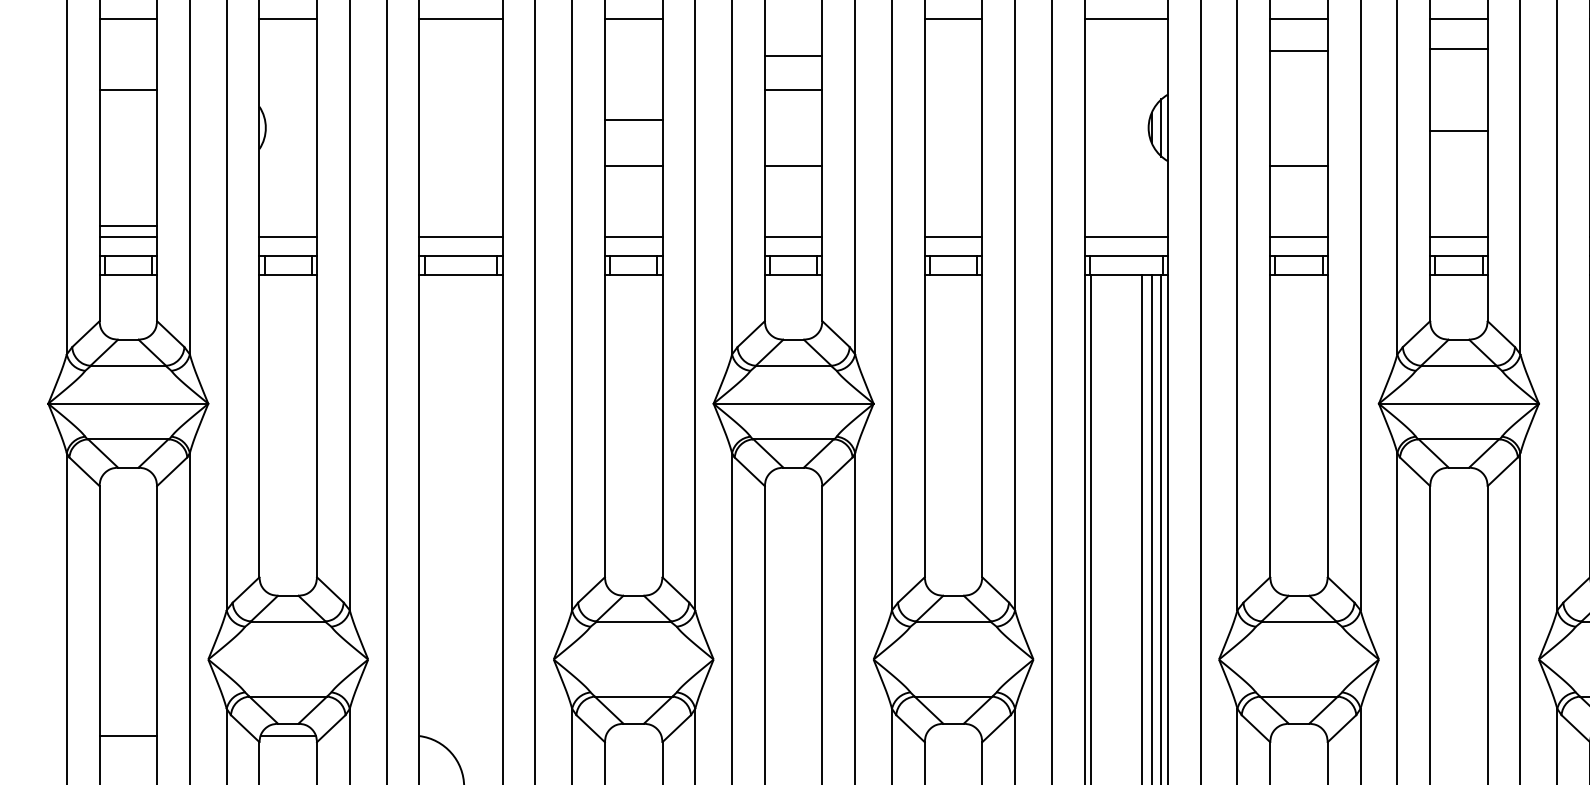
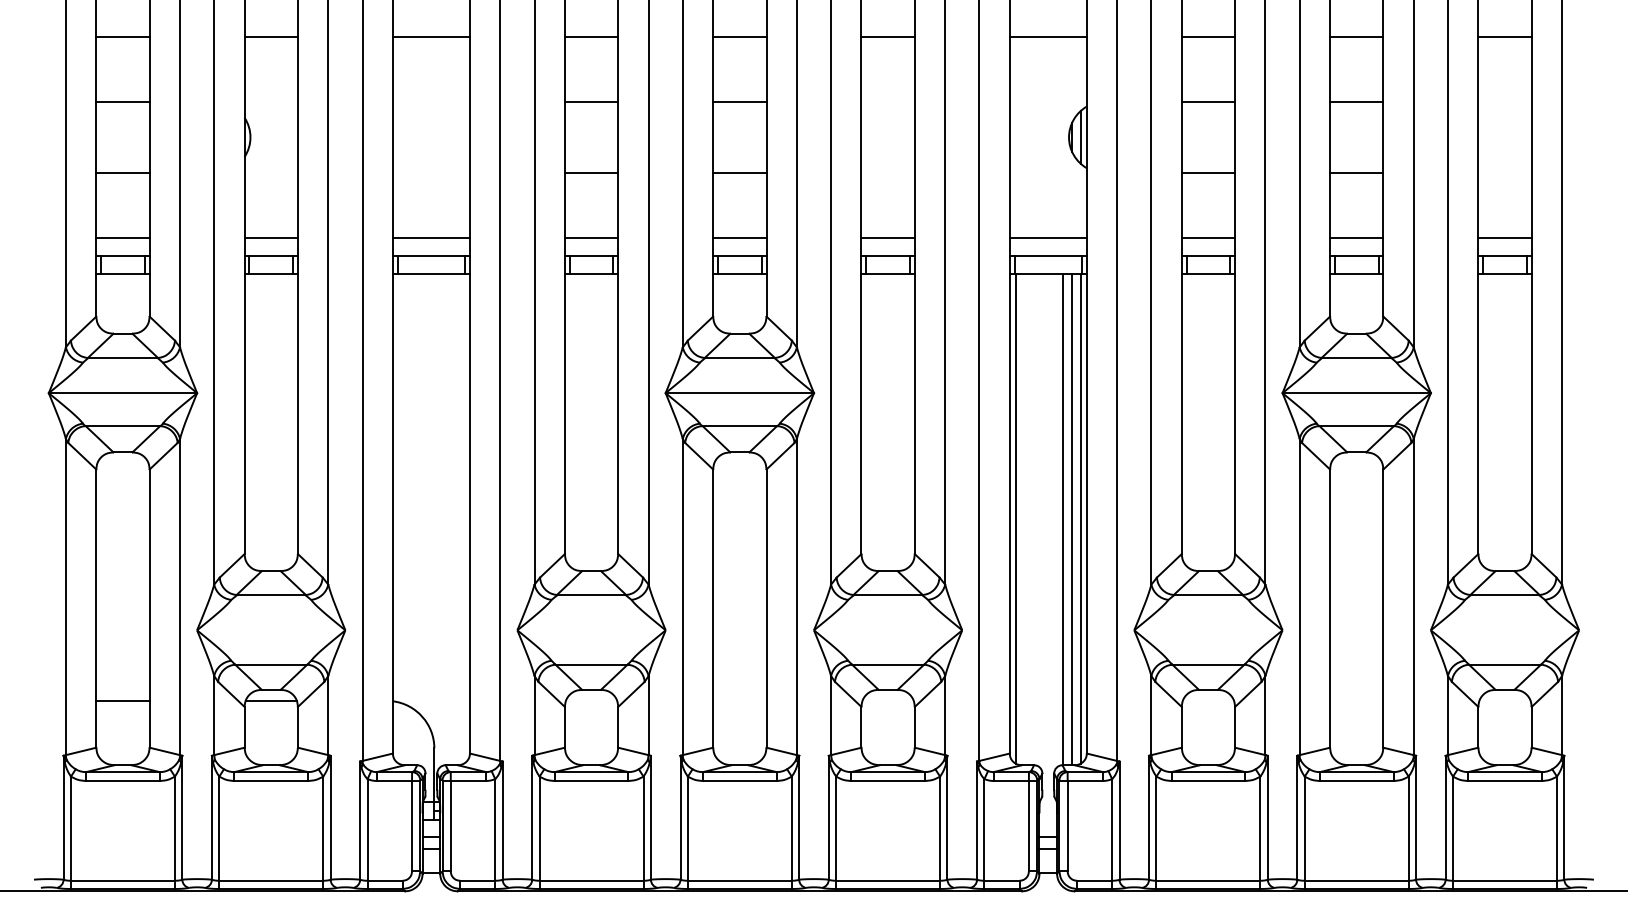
line: (1458, 48) -> (1356, 101), moved
line: (1299, 50) -> (1208, 101), moved
line: (793, 55) -> (739, 36), moved
line: (633, 119) -> (591, 101), moved
line: (1458, 130) -> (1356, 172), moved
line: (127, 225) -> (122, 172), moved

